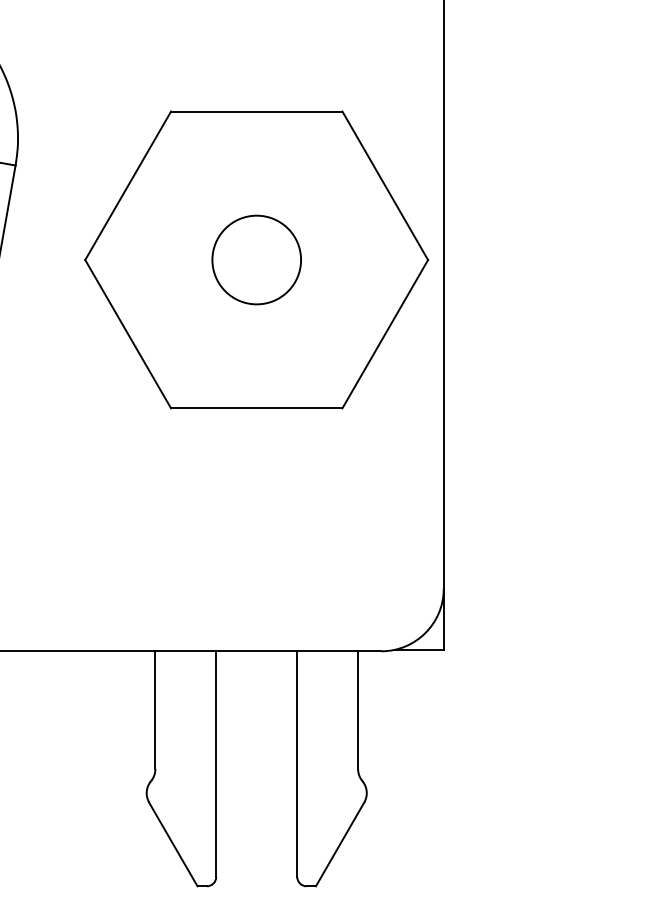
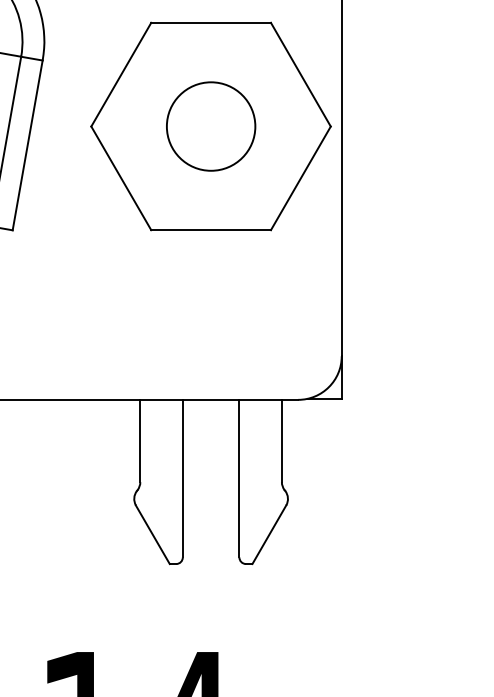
circle: (255, 259) -> (210, 126), size x1.43

